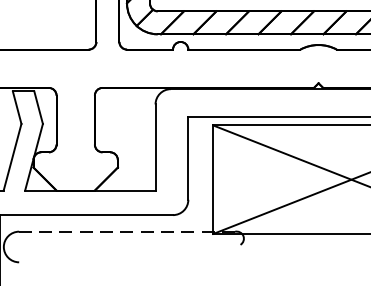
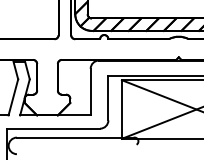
line: (125, 231) -> (74, 137), dashed -> solid

